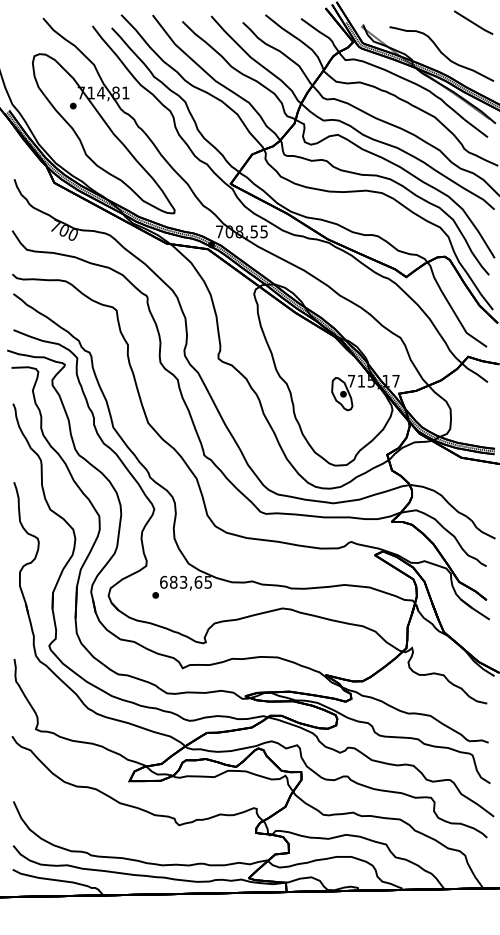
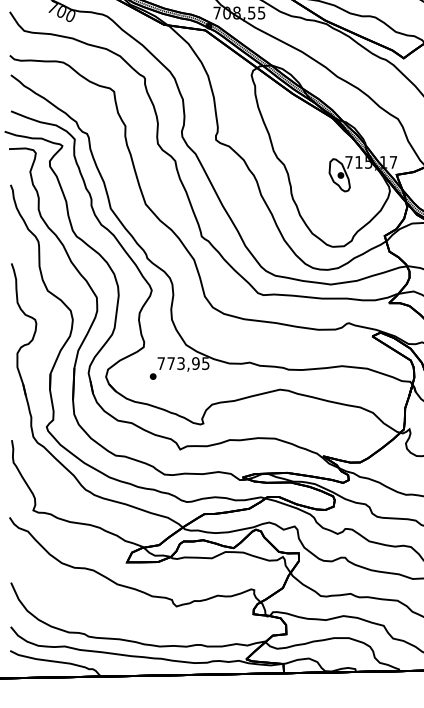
text: (181, 581) -> (178, 362), 683,65 -> 773,95

